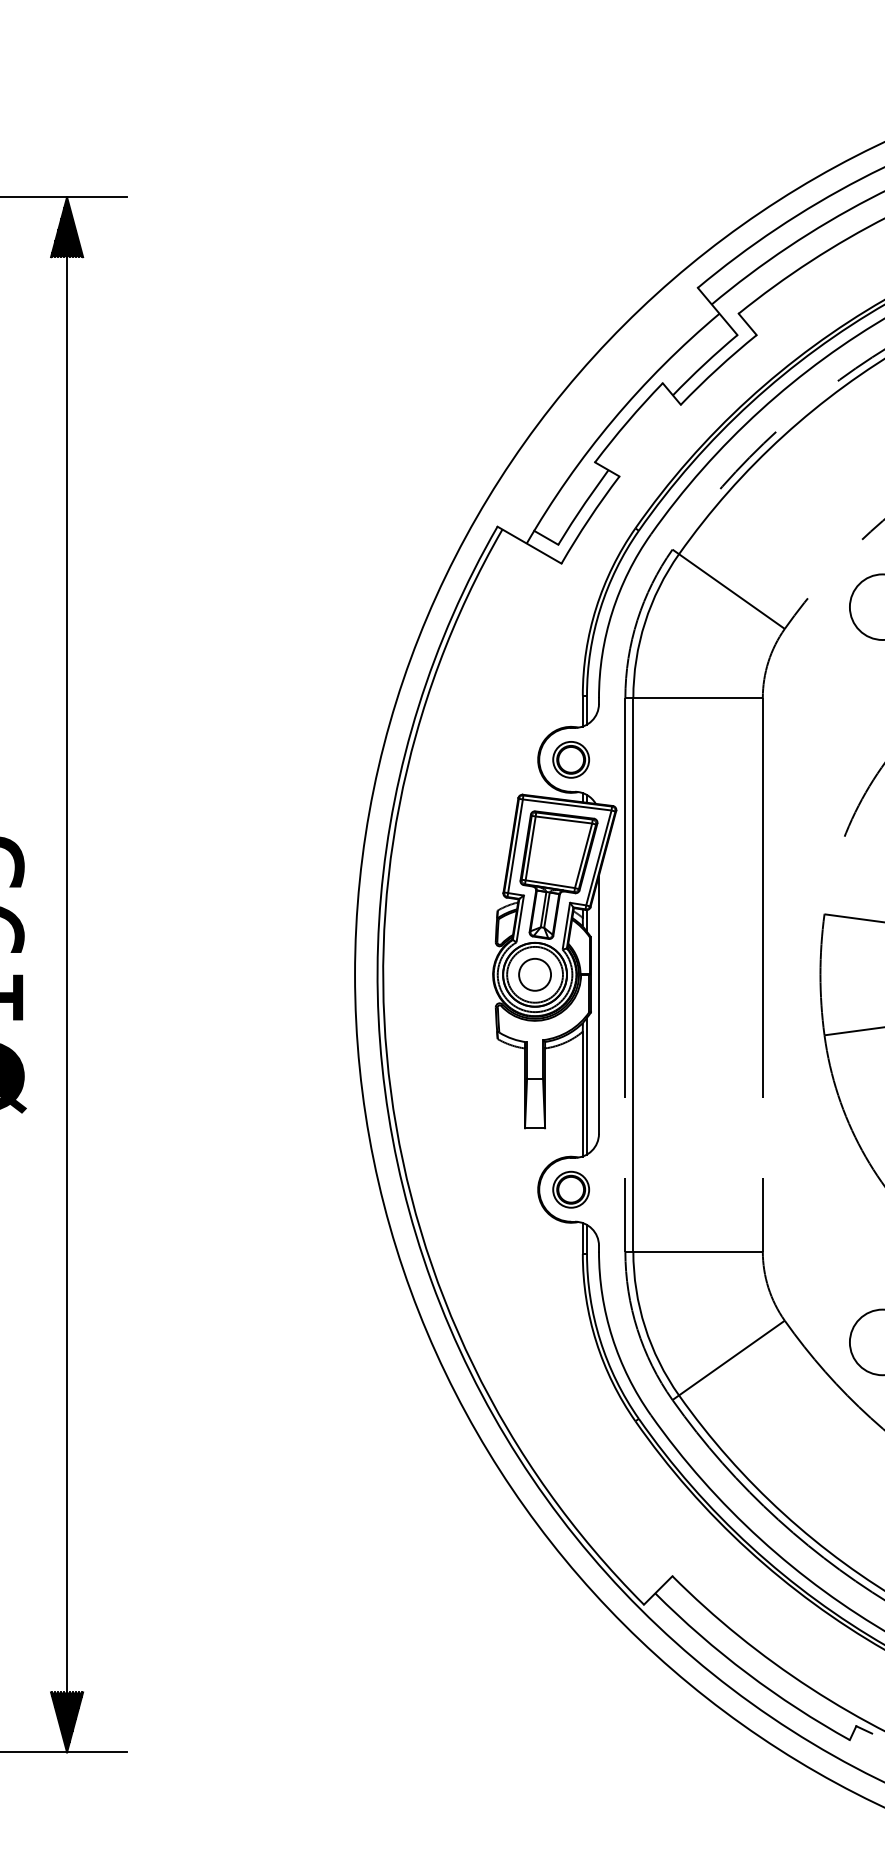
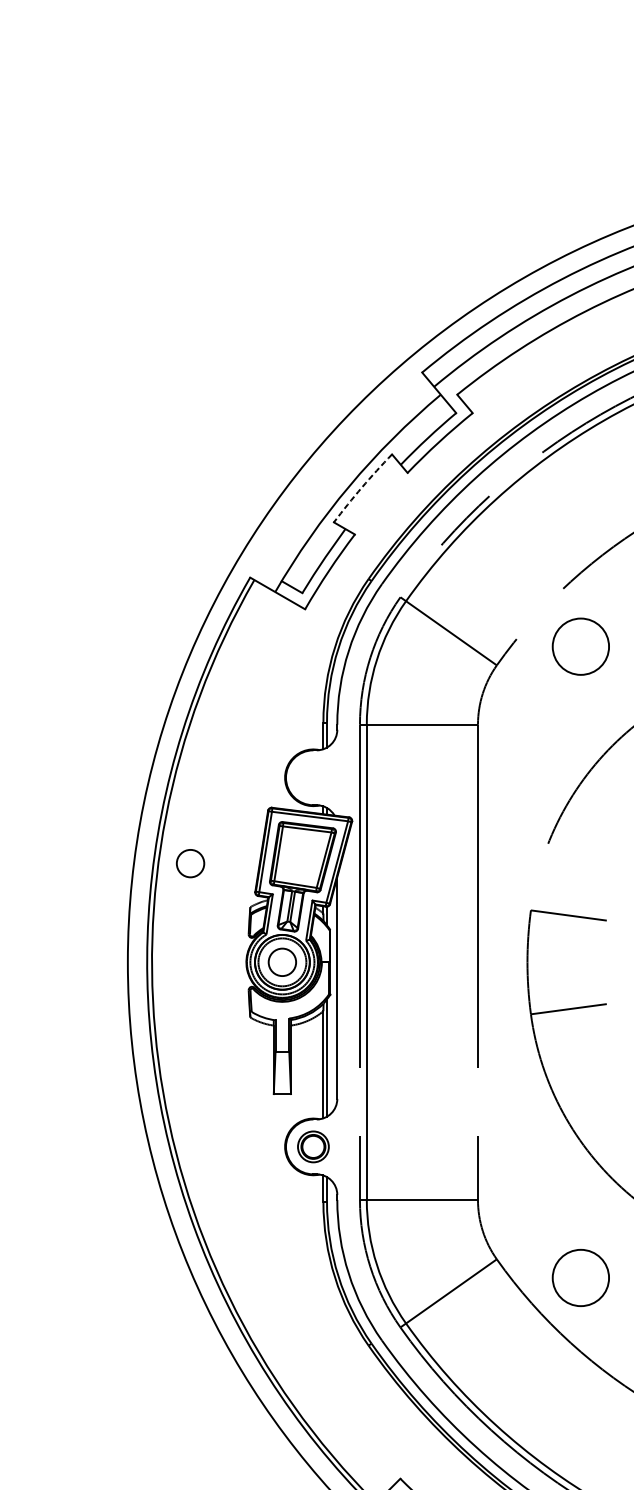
arc: (627, 421) -> (361, 487), solid -> dashed
part: (570, 759) -> (312, 777), removed
circle: (427, 859) -> (190, 863), added

